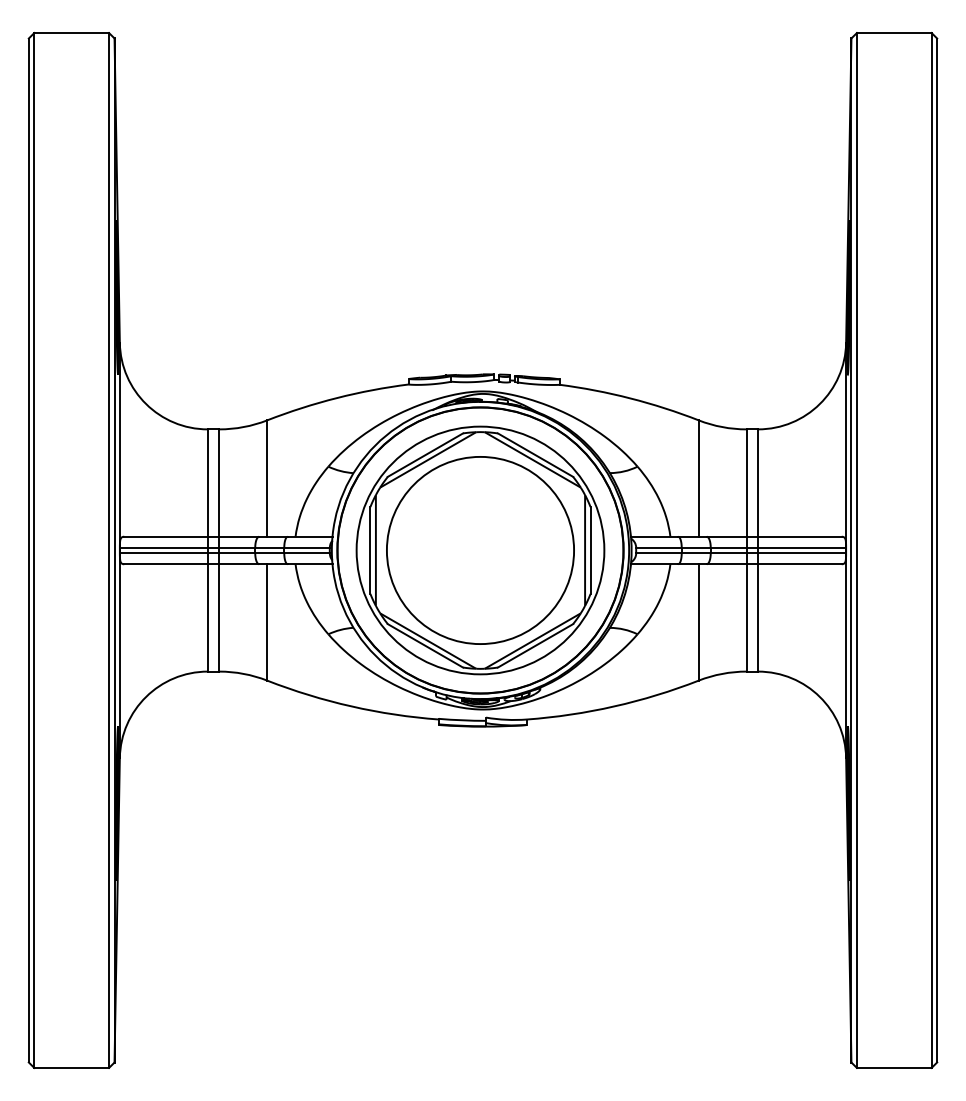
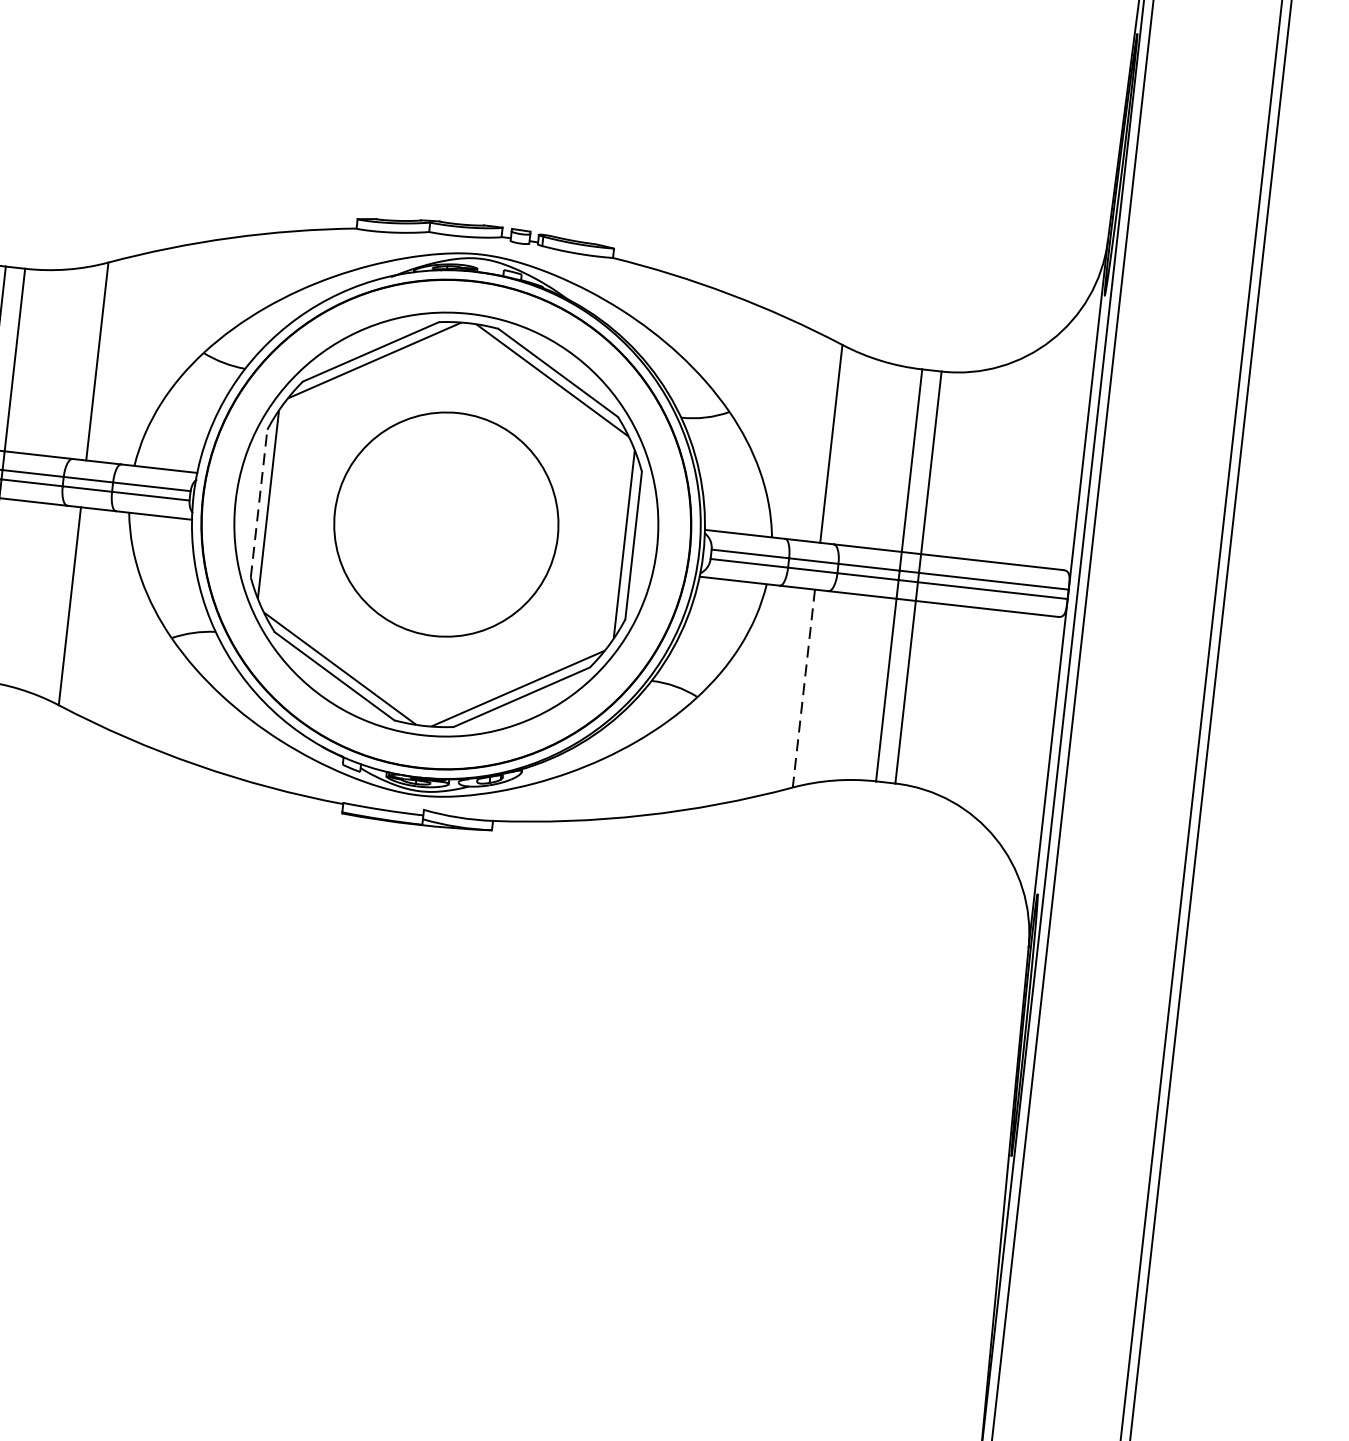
line: (370, 550) -> (259, 503), solid -> dashed
circle: (480, 550) -> (446, 524), size x0.7
line: (698, 622) -> (803, 688), solid -> dashed

